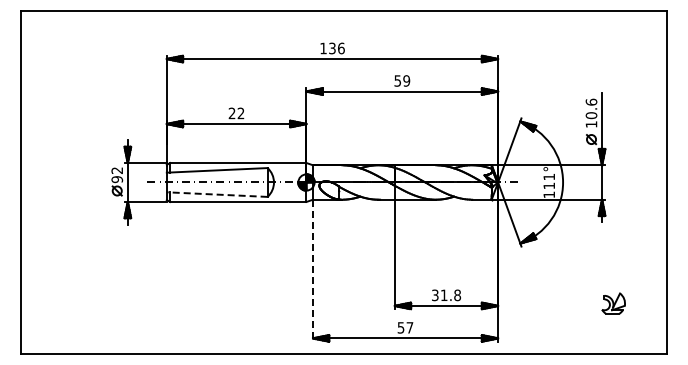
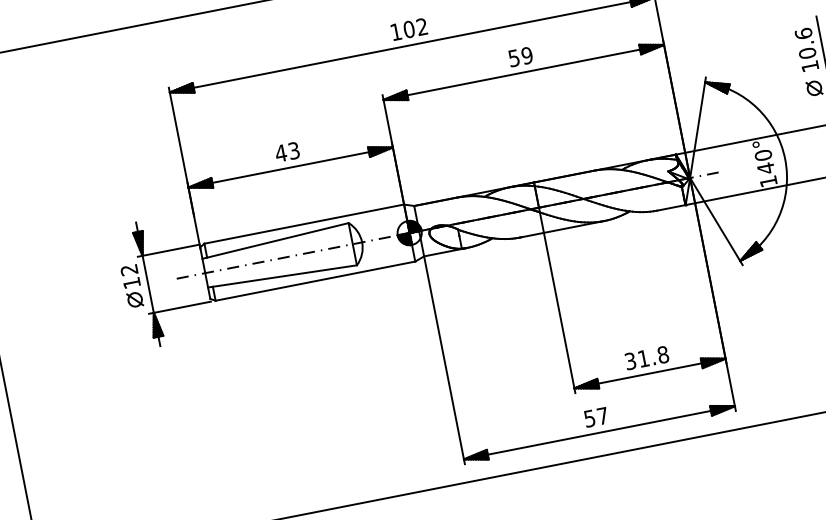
text: (336, 48) -> (415, 28), 136 -> 102
text: (236, 113) -> (287, 152), 22 -> 43
text: (117, 179) -> (132, 282), 92 -> 12
text: (549, 181) -> (765, 161), 111° -> 140°
line: (216, 194) -> (281, 276), dashed -> solid
line: (312, 270) -> (443, 360), dashed -> solid

